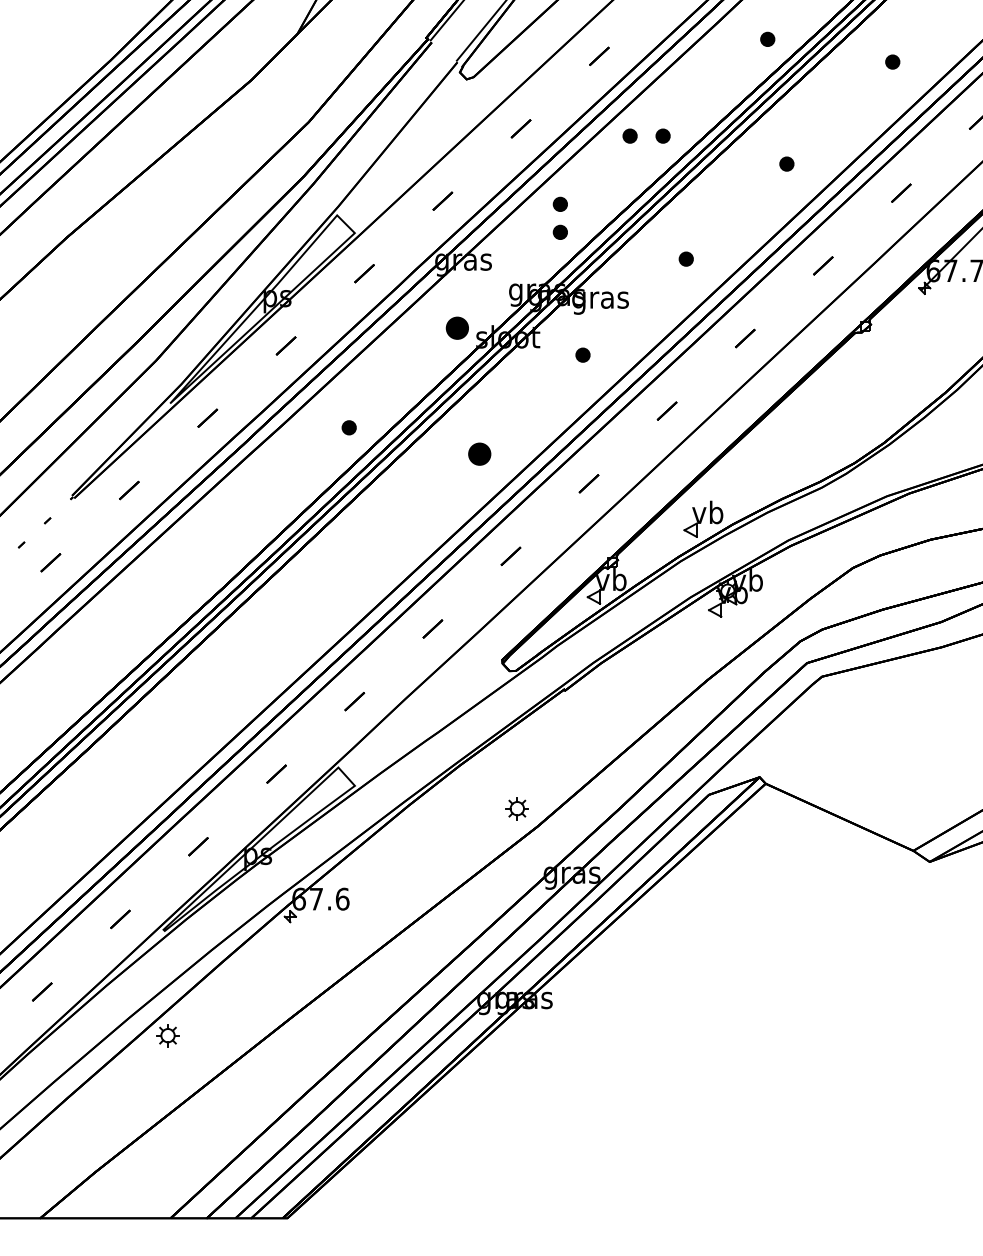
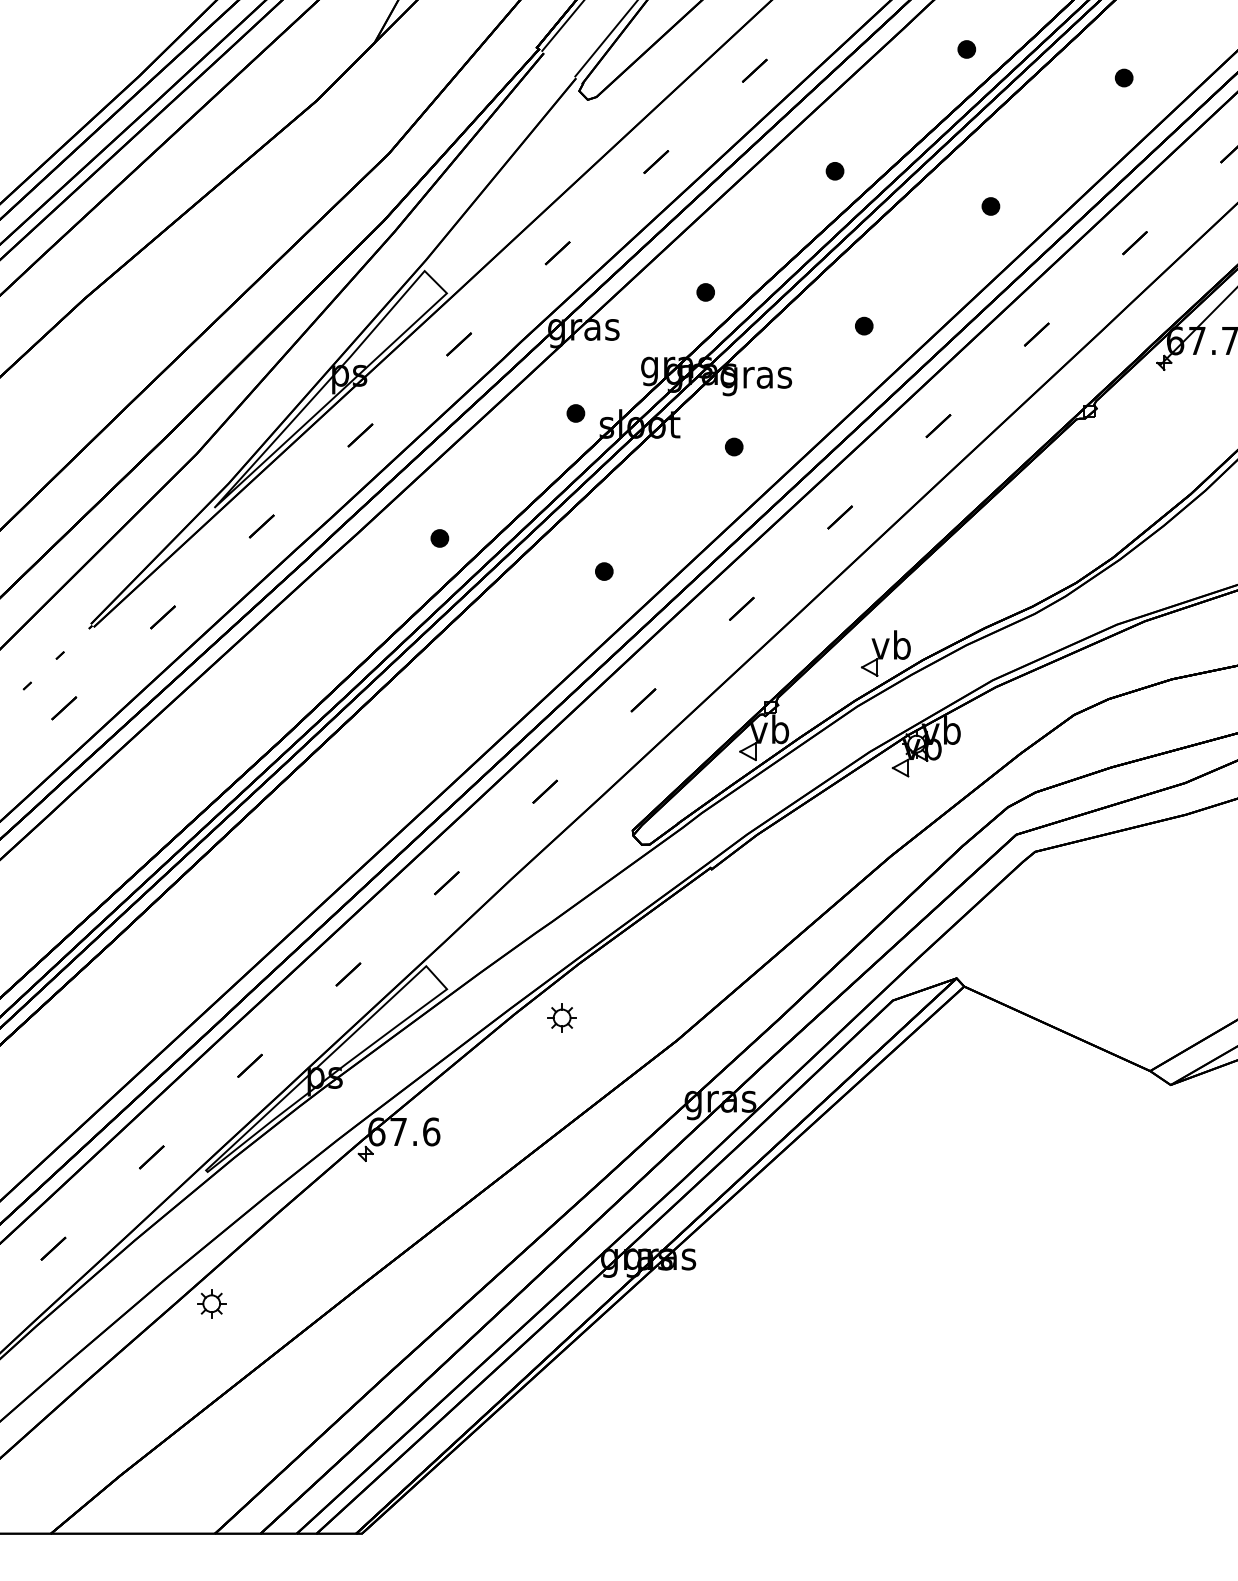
part: (629, 135) -> (792, 170), removed
part: (559, 203) -> (704, 256), removed
part: (456, 328) -> (574, 413), size x0.62
part: (479, 453) -> (603, 570), size x0.62
part: (516, 808) -> (561, 1017), moved

